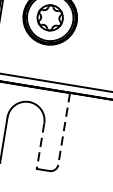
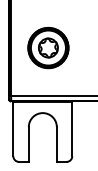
line: (64, 129) -> (72, 129), dashed -> solid
line: (39, 147) -> (56, 145), dashed -> solid

